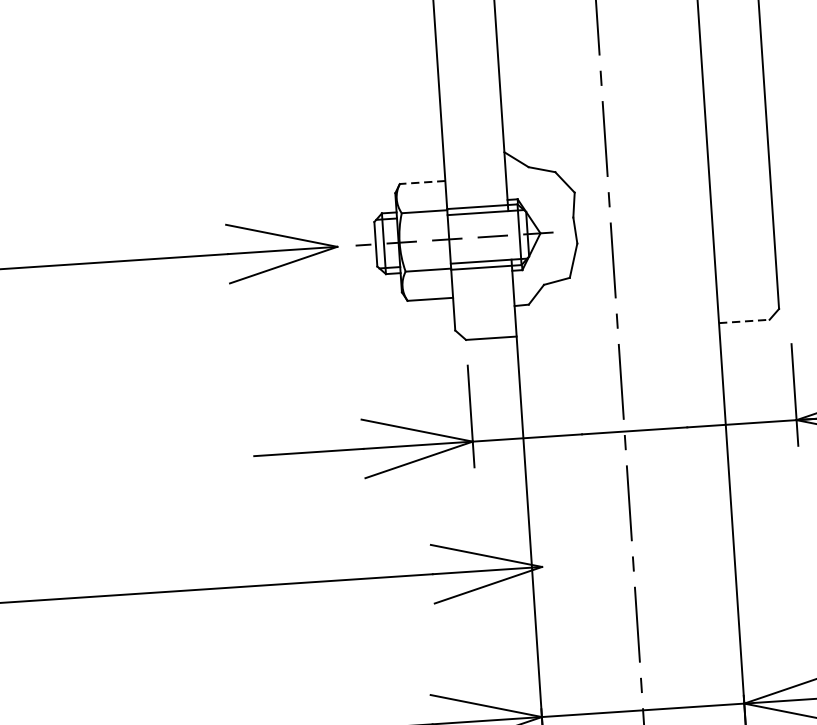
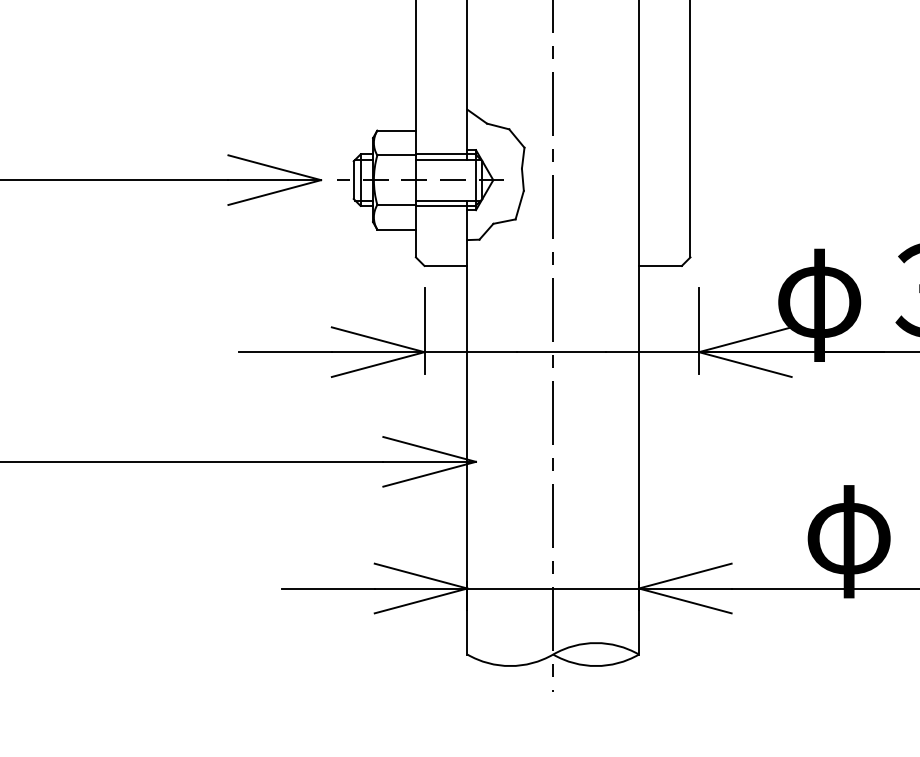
line: (422, 182) -> (396, 130), dashed -> solid
line: (744, 320) -> (660, 265), dashed -> solid

